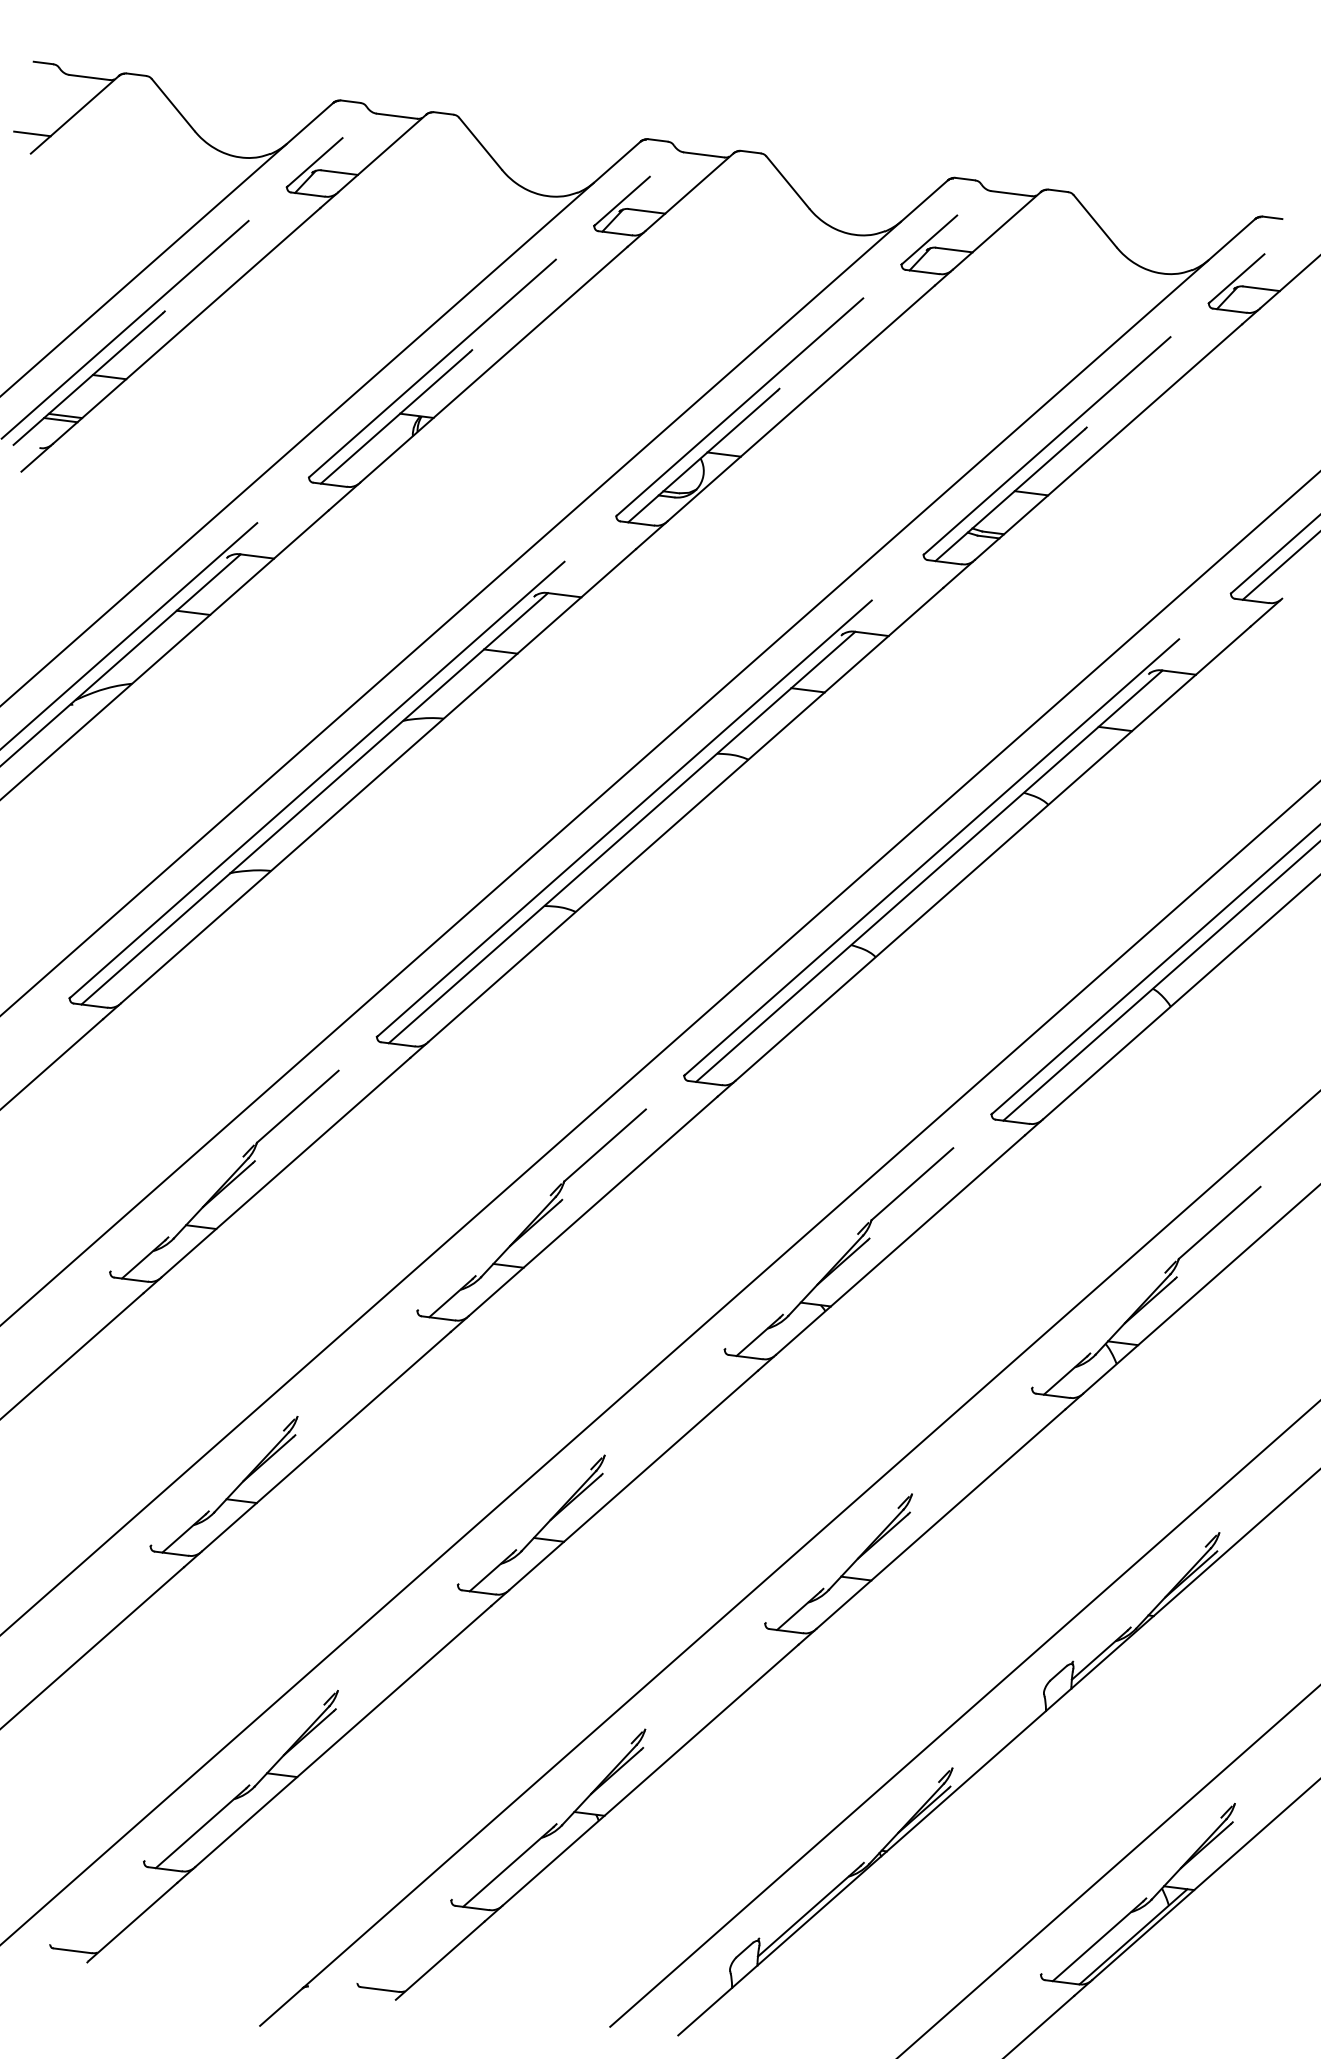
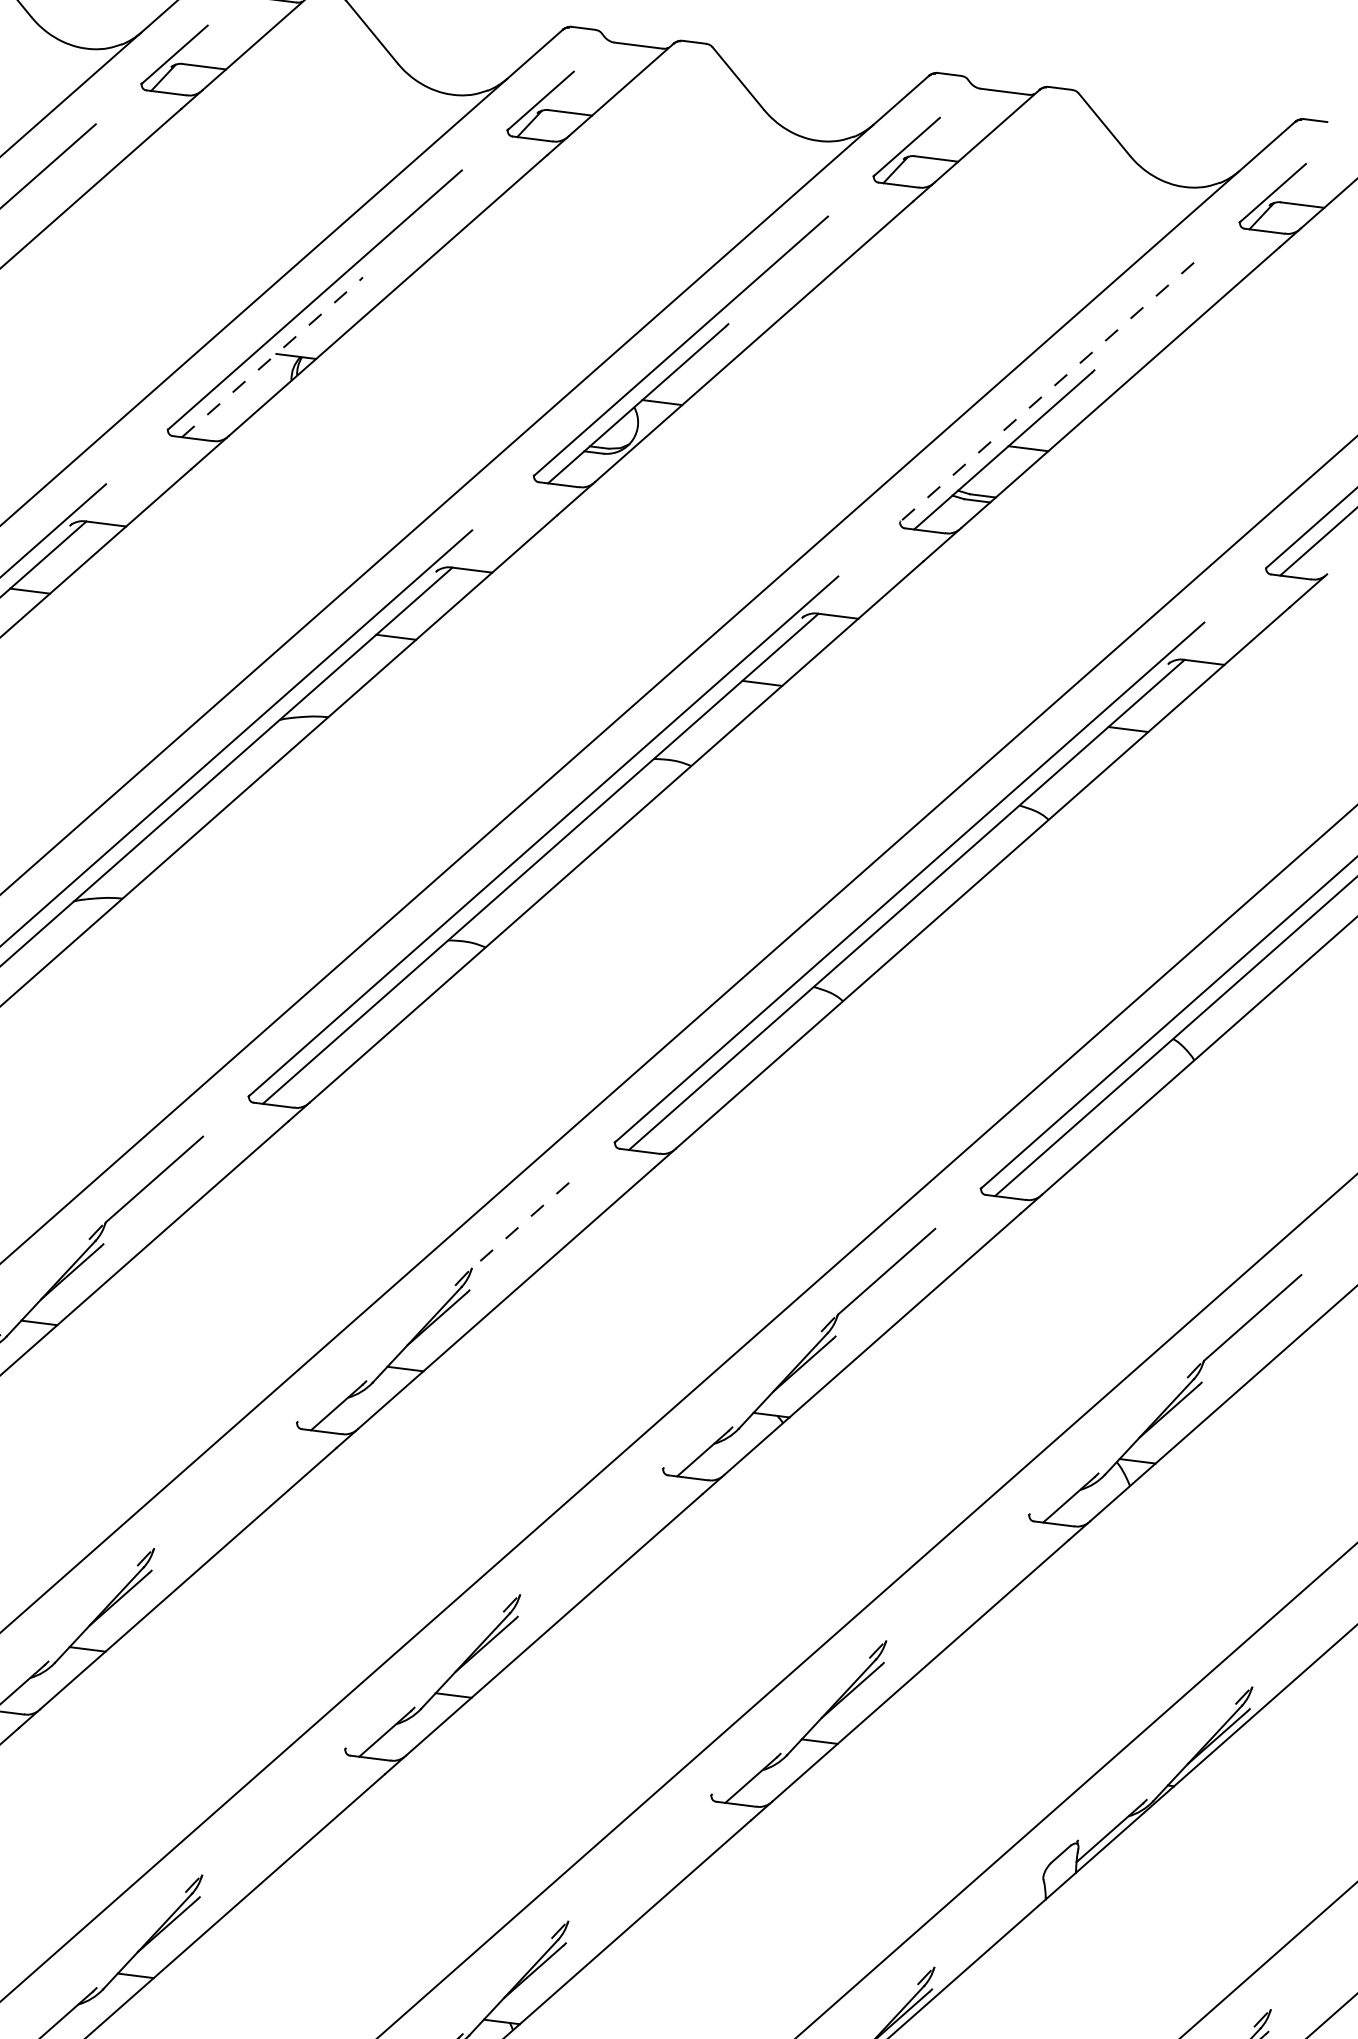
line: (395, 417) -> (270, 358), solid -> dashed
line: (1047, 445) -> (1047, 391), solid -> dashed
line: (604, 1145) -> (519, 1225), solid -> dashed

